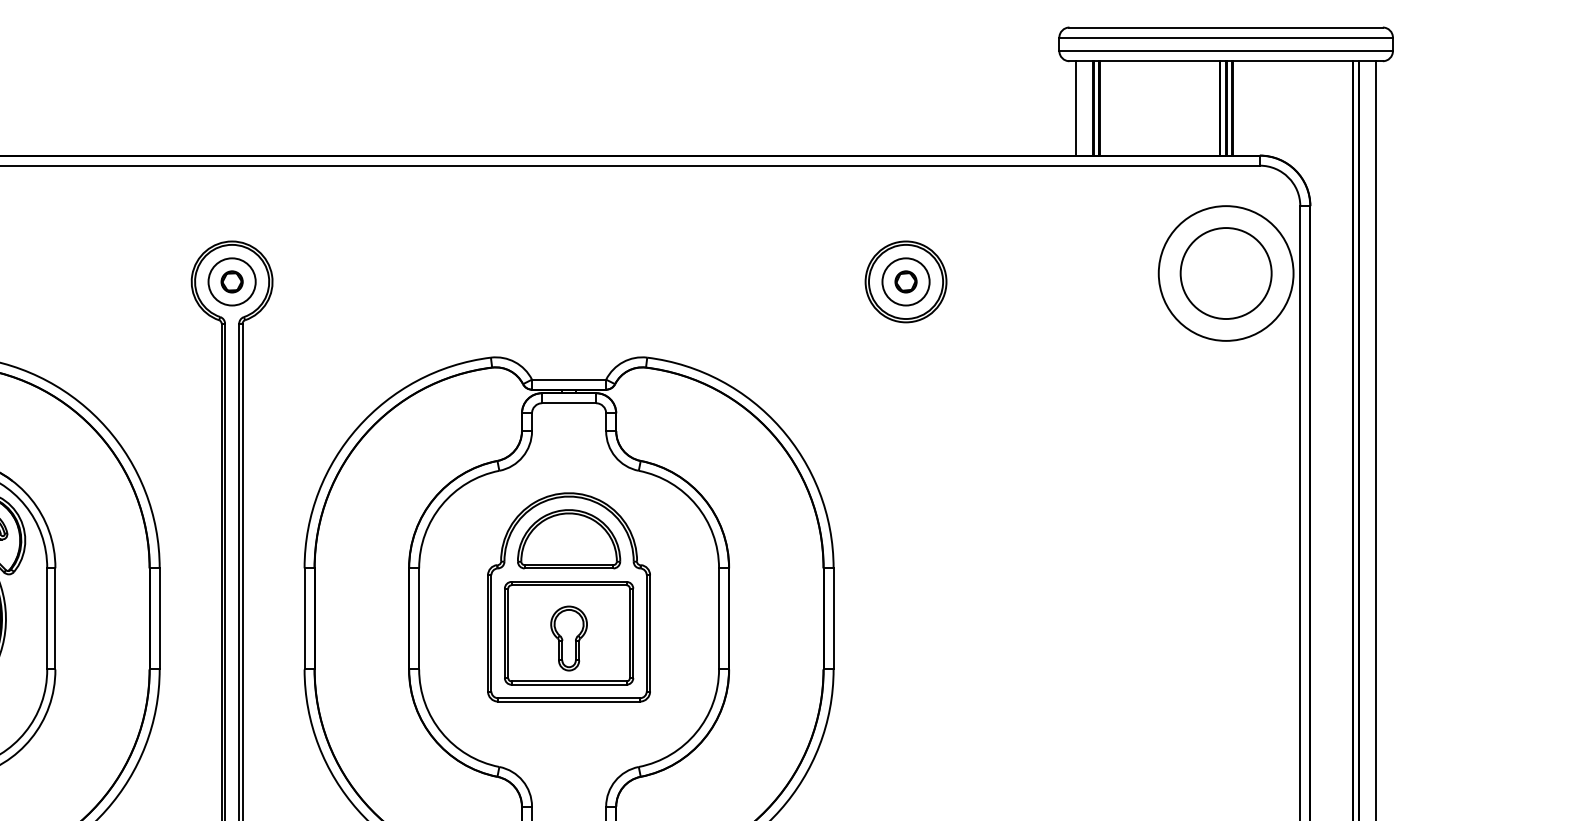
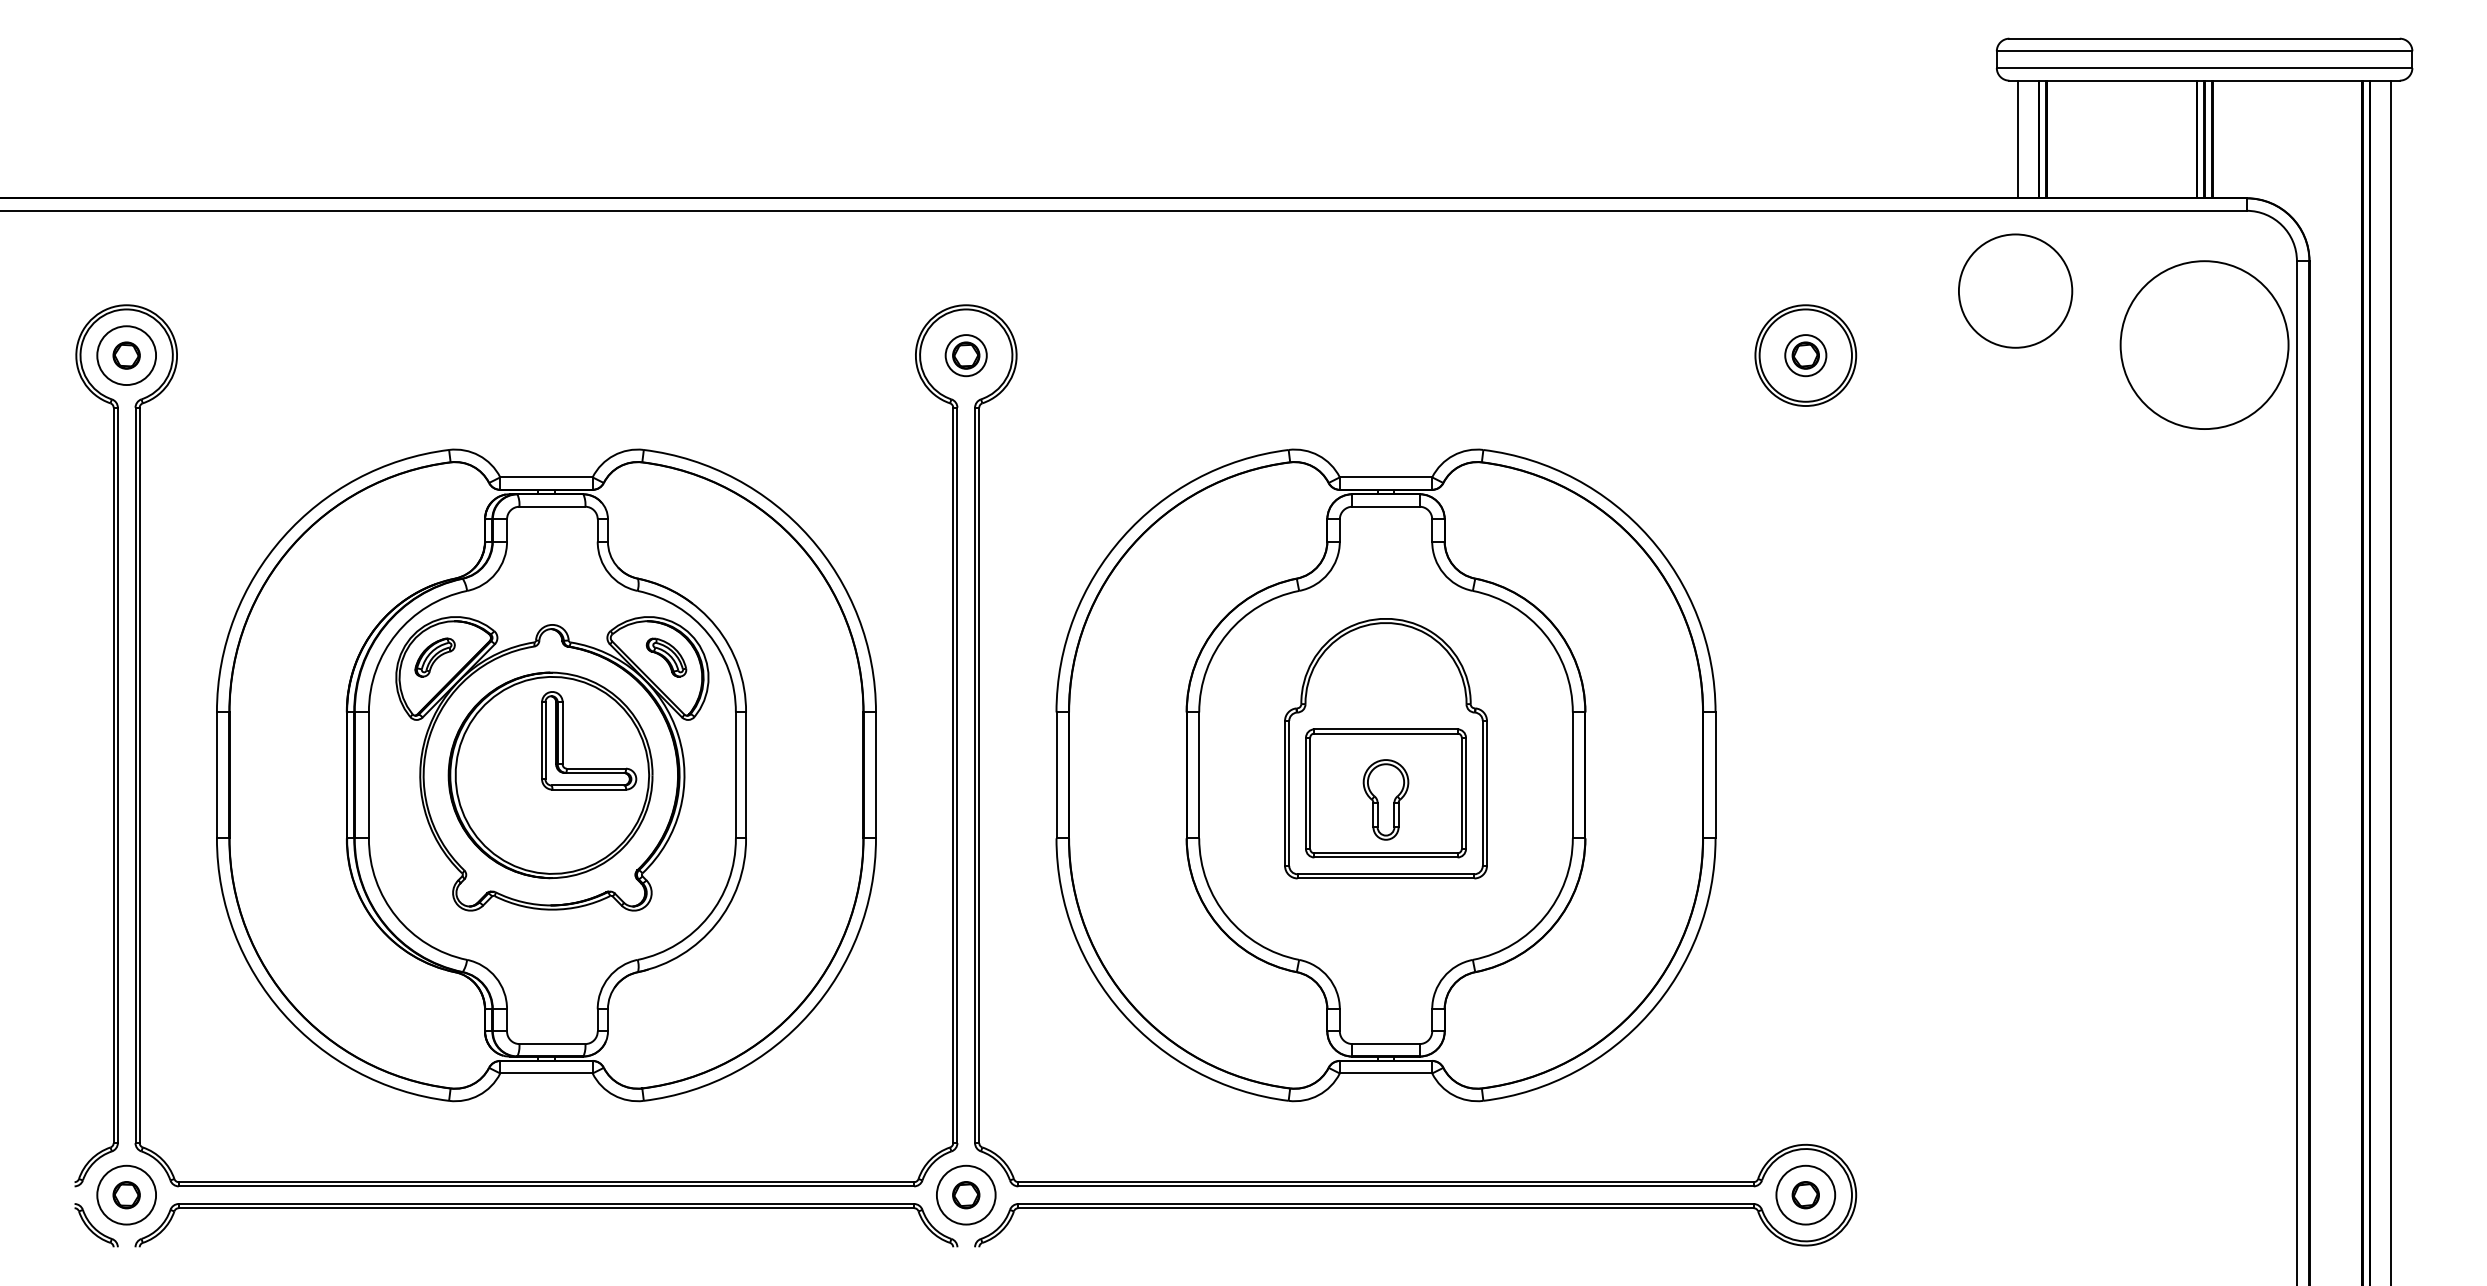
circle: (1226, 273) -> (2015, 290), moved
circle: (231, 281) -> (965, 355), size x0.7
circle: (905, 281) -> (1805, 355), size x0.7
part: (568, 539) -> (1385, 676), removed

